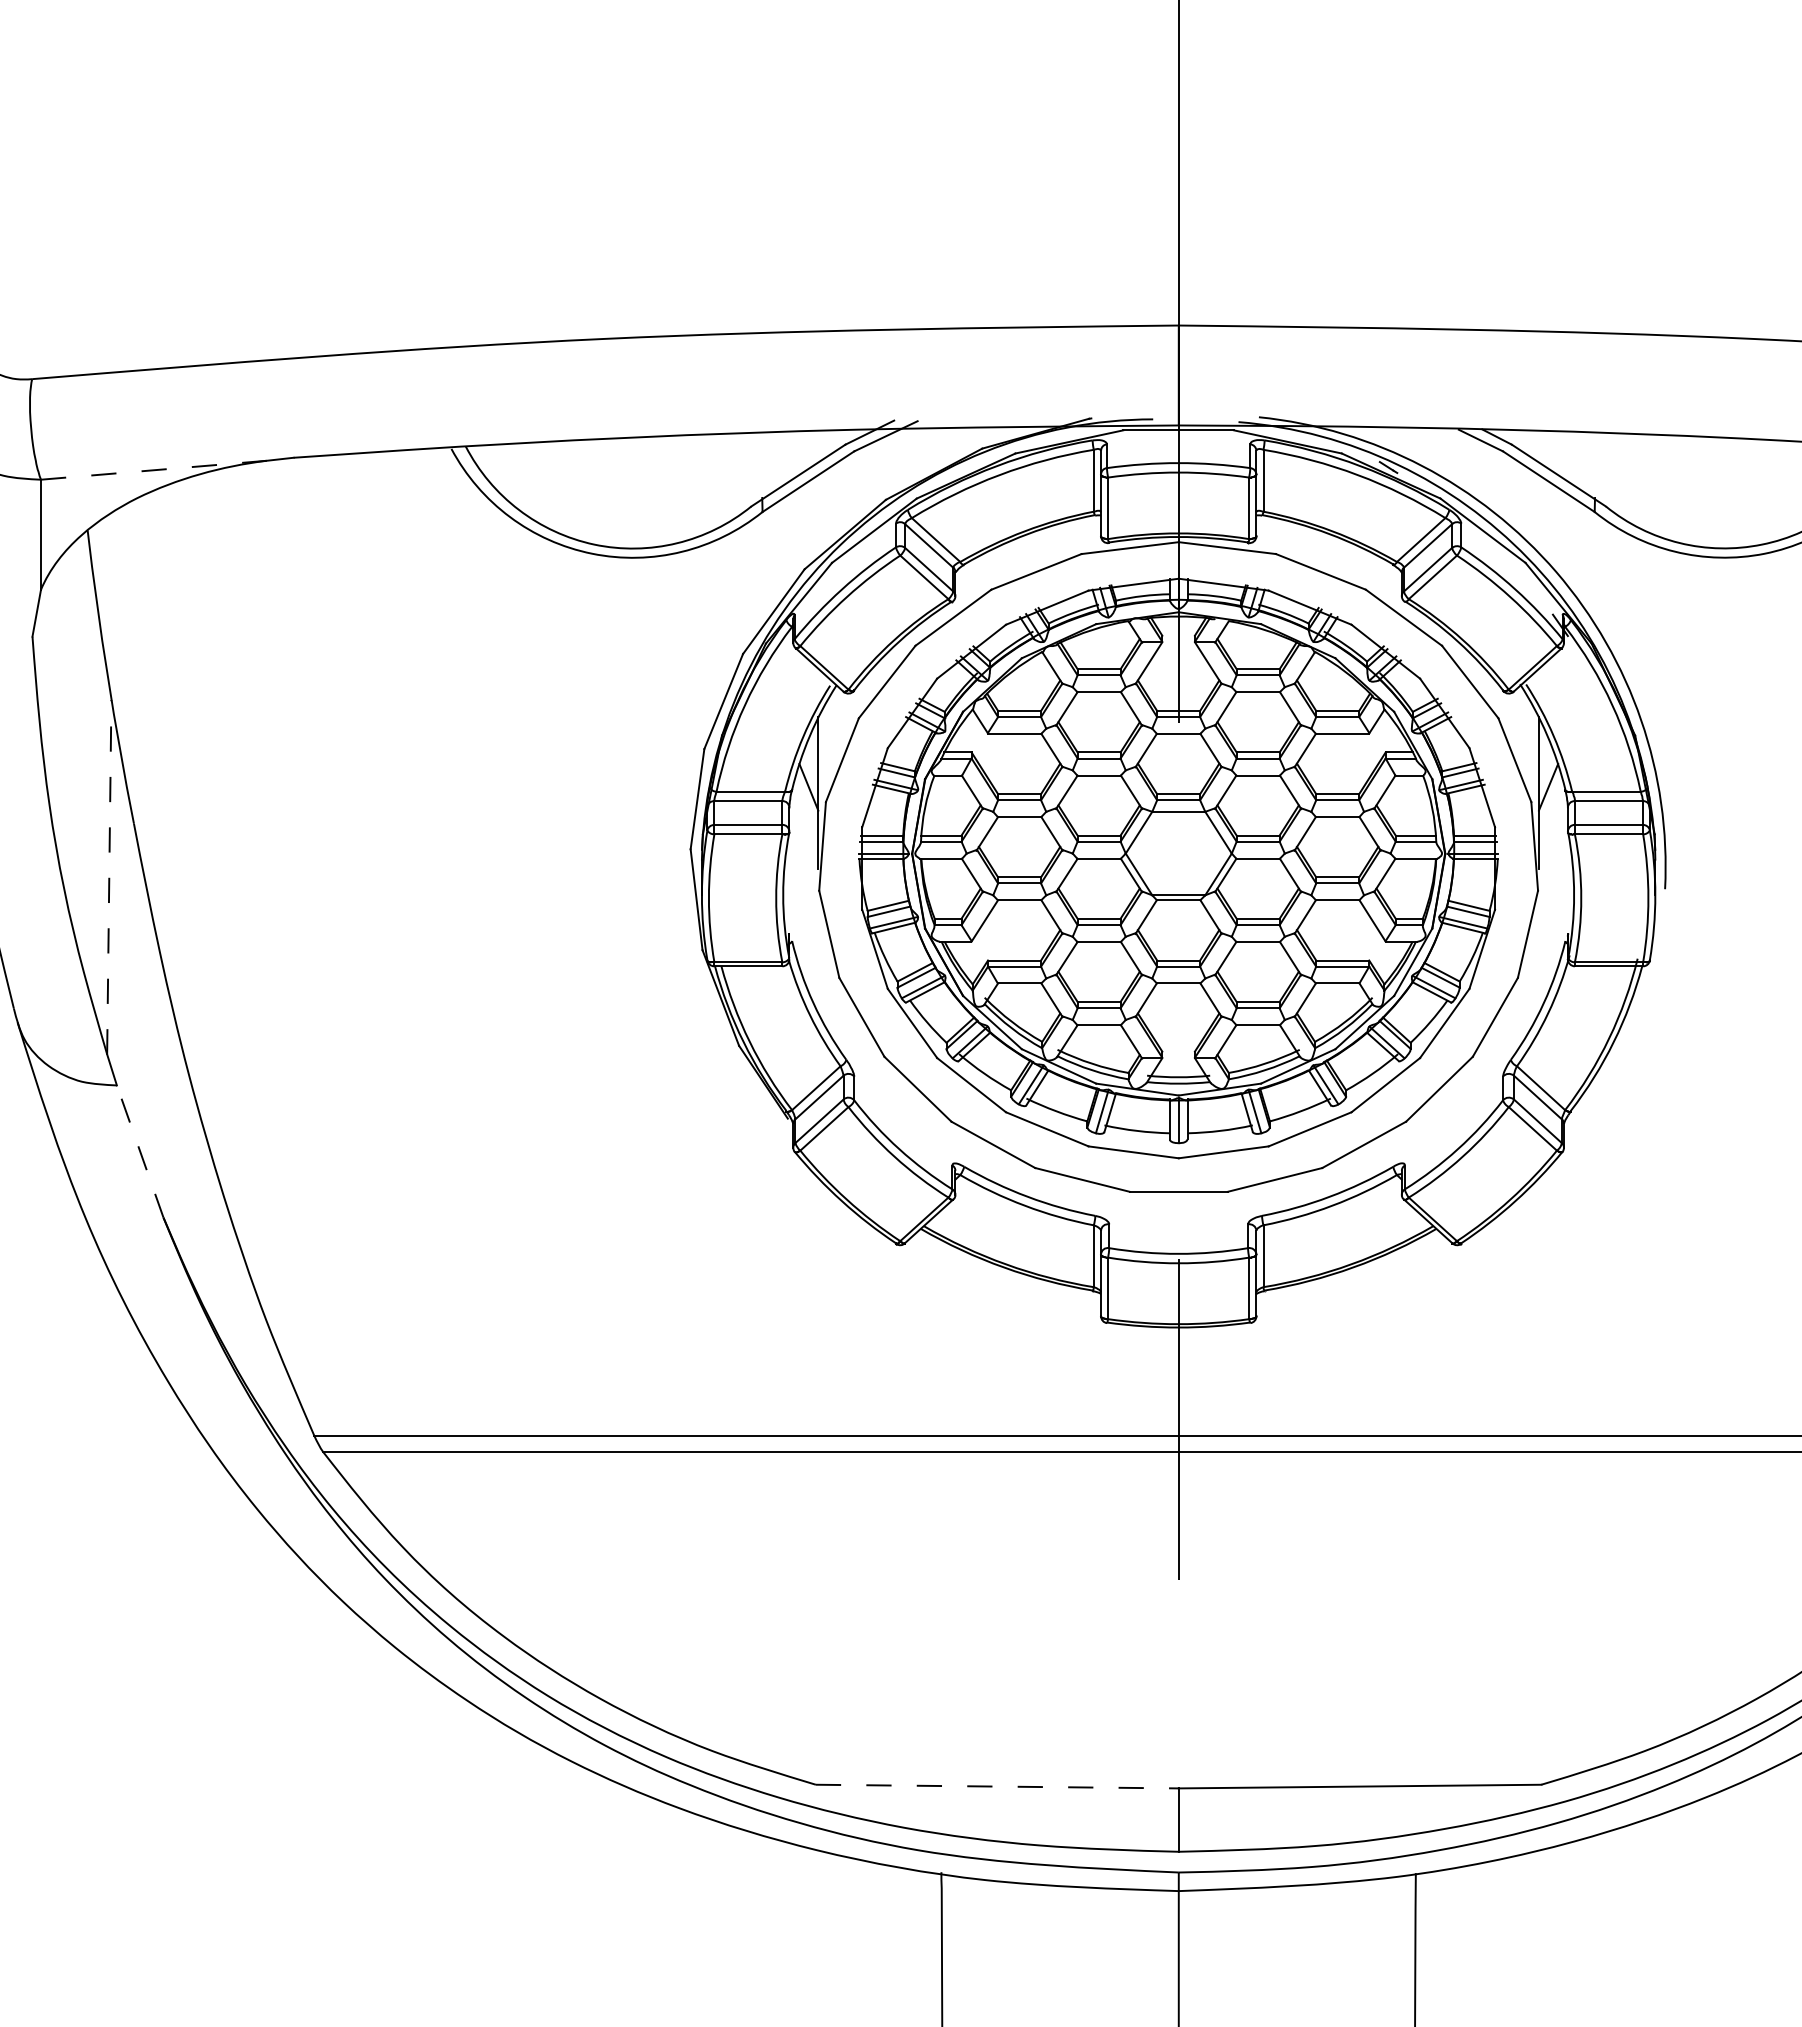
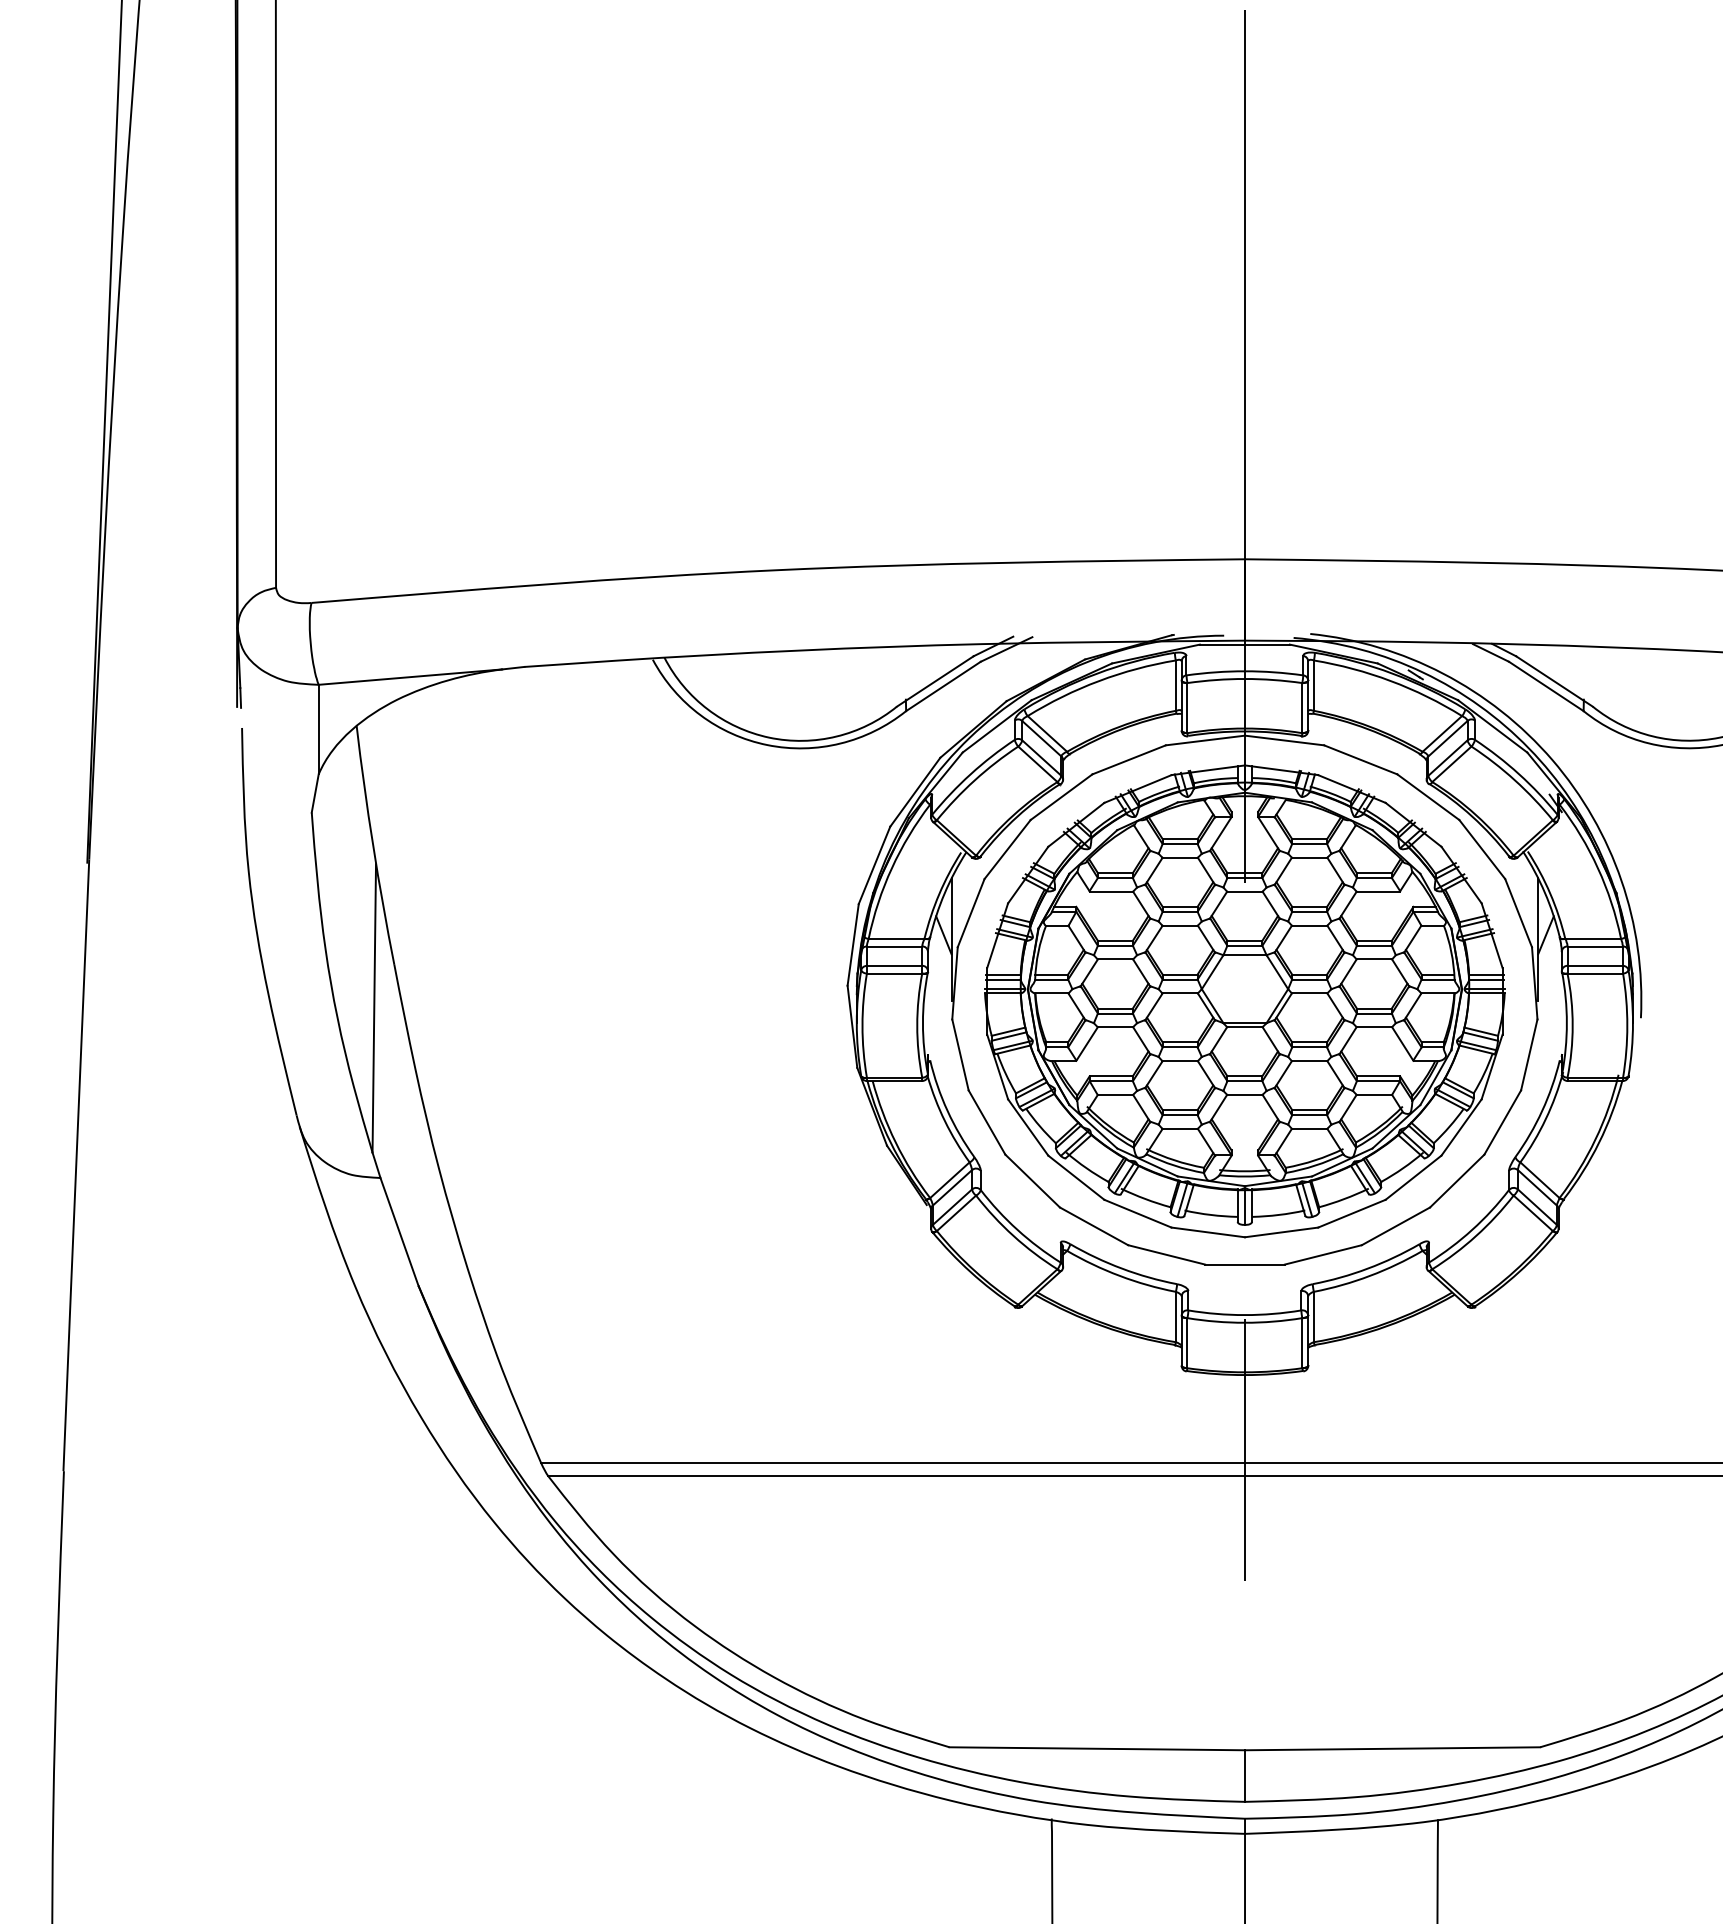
line: (154, 470) -> (411, 677), dashed -> solid
line: (109, 876) -> (374, 1007), dashed -> solid
line: (140, 1151) -> (399, 1231), dashed -> solid
line: (997, 1786) -> (1097, 1748), dashed -> solid

